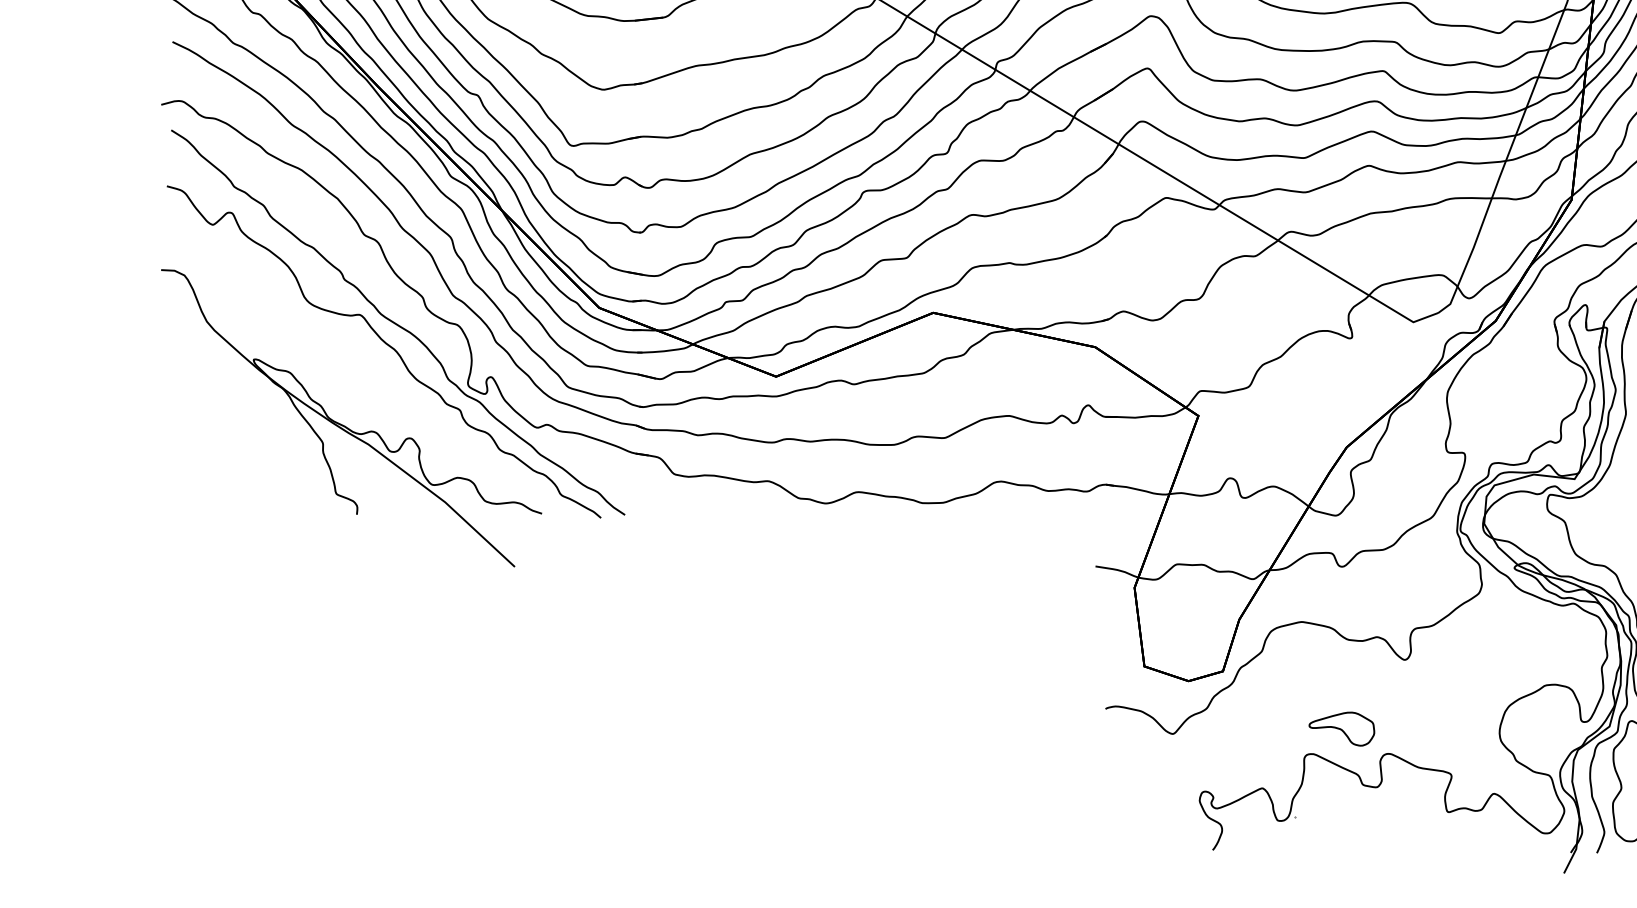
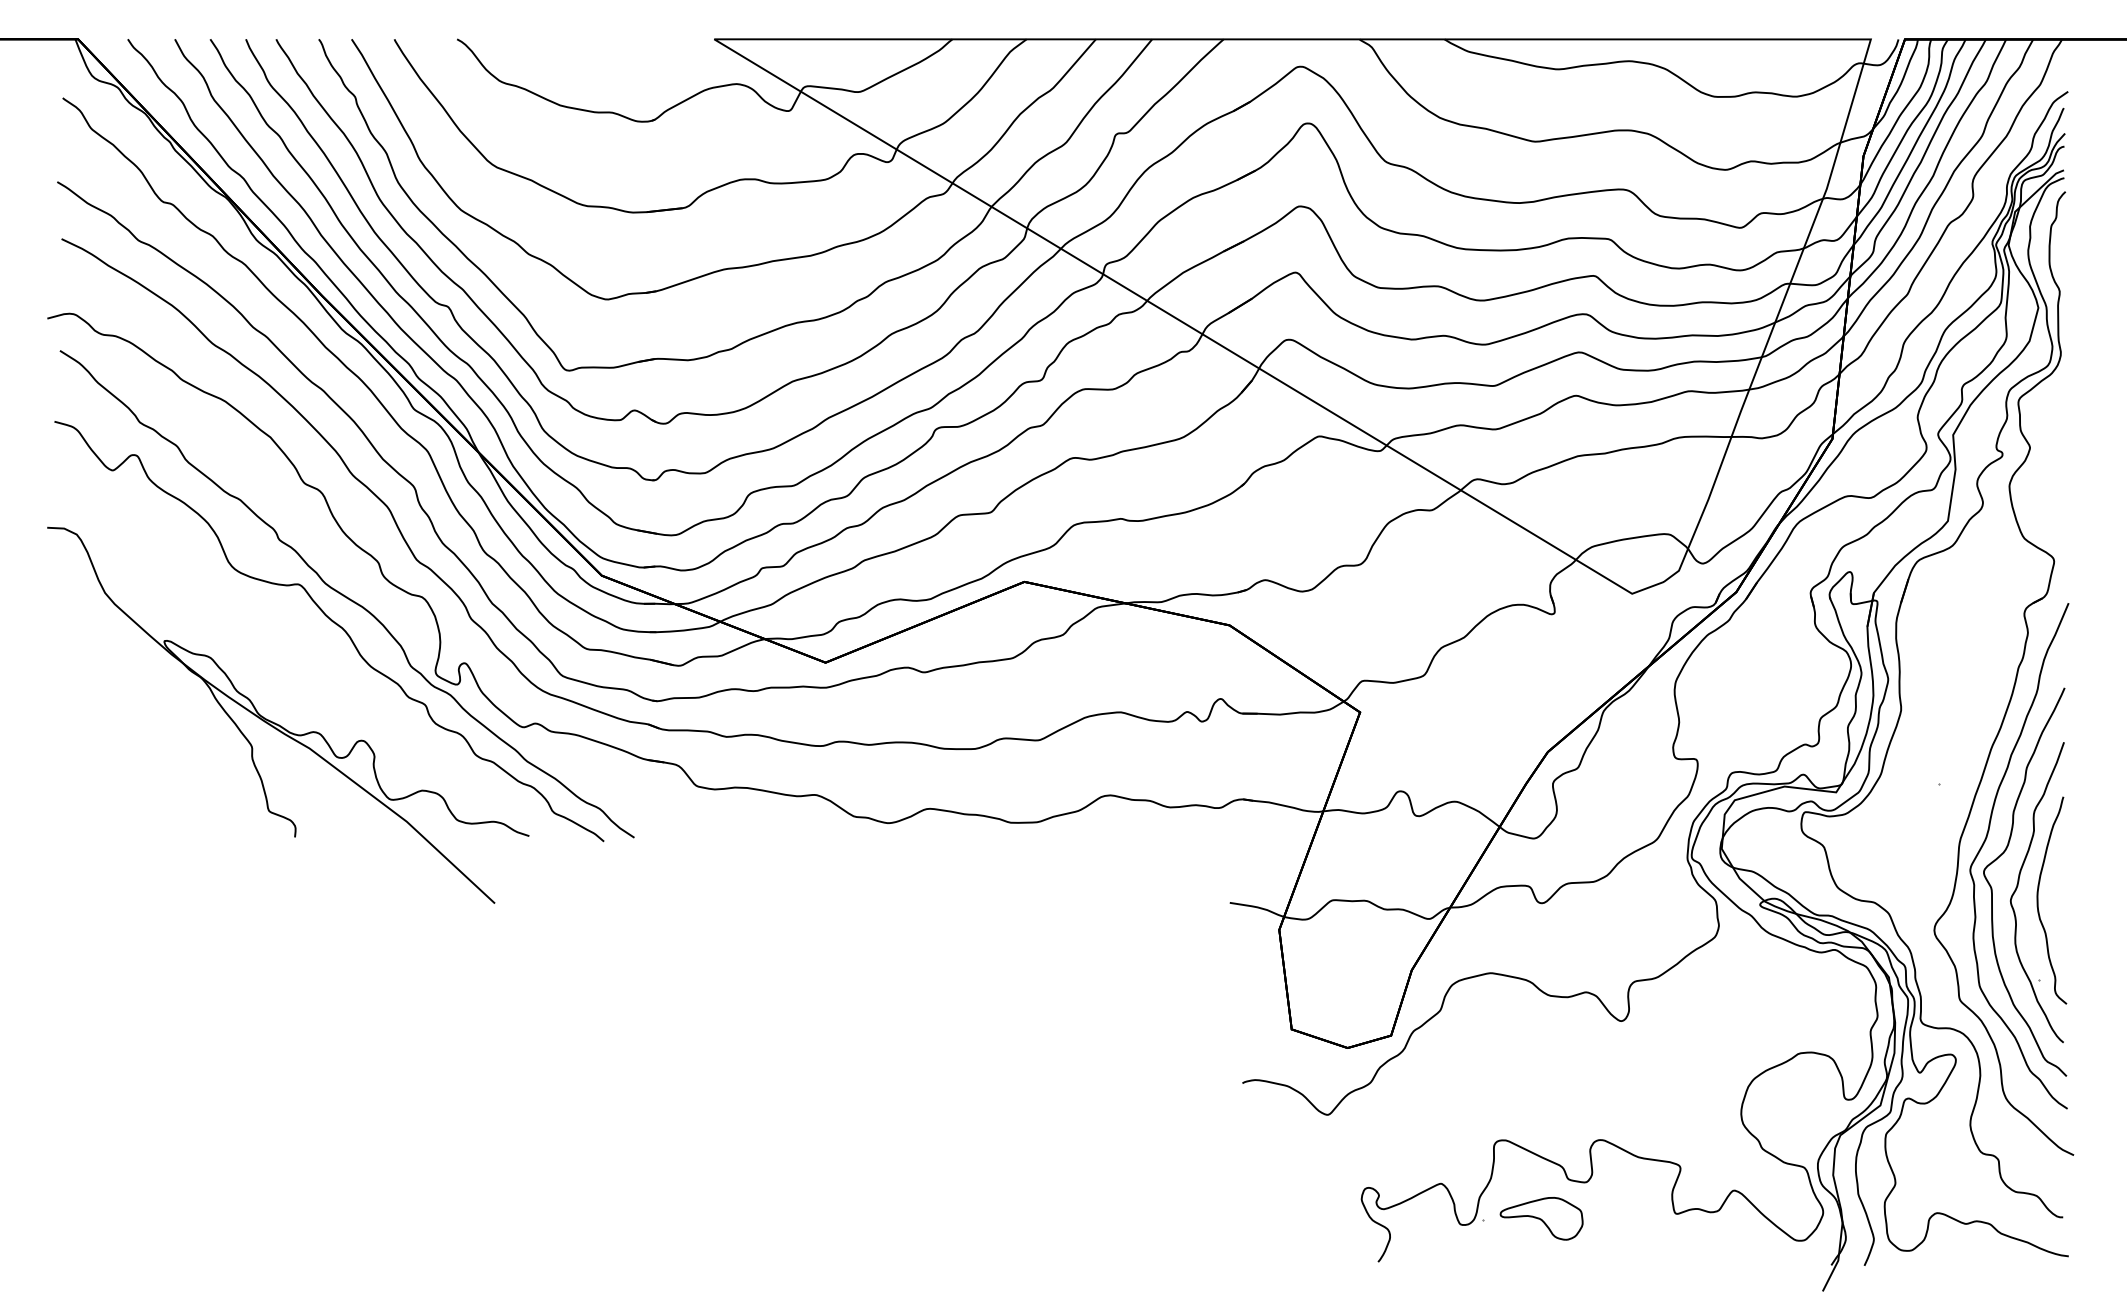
part: (1341, 728) -> (1541, 1218), moved

